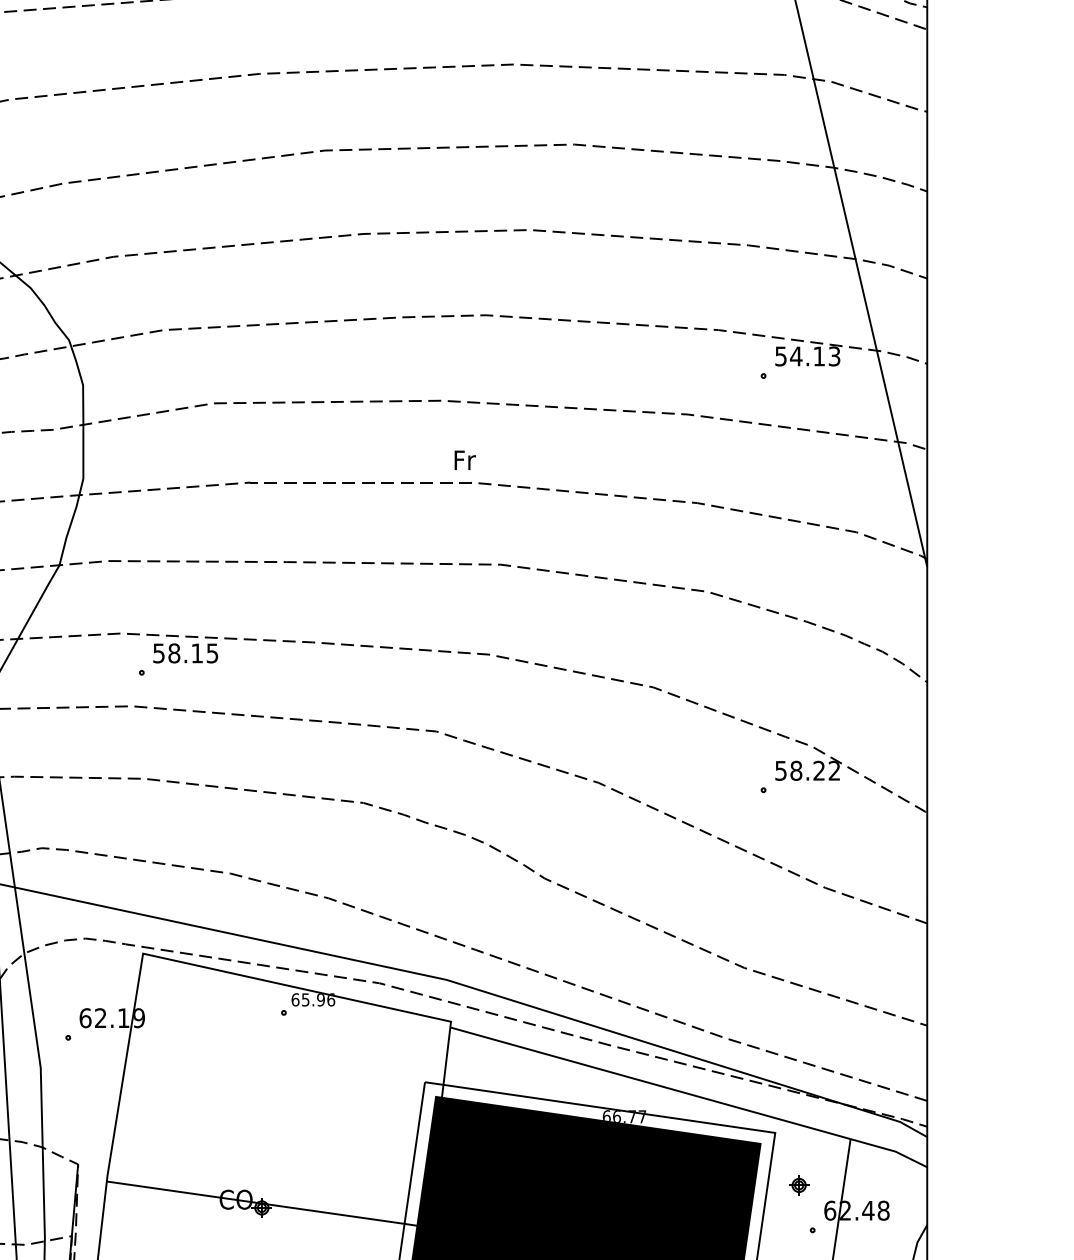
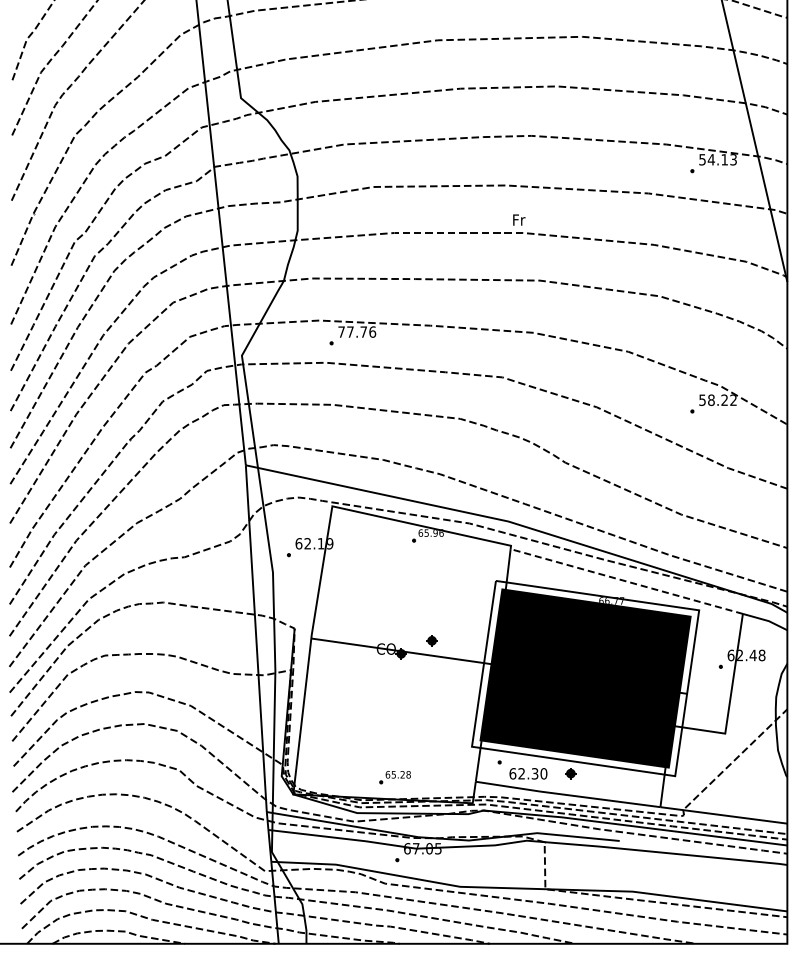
text: (186, 652) -> (357, 331), 58.15 -> 77.76
line: (650, 1083) -> (626, 581), solid -> dashed
part: (798, 1184) -> (431, 640), moved

